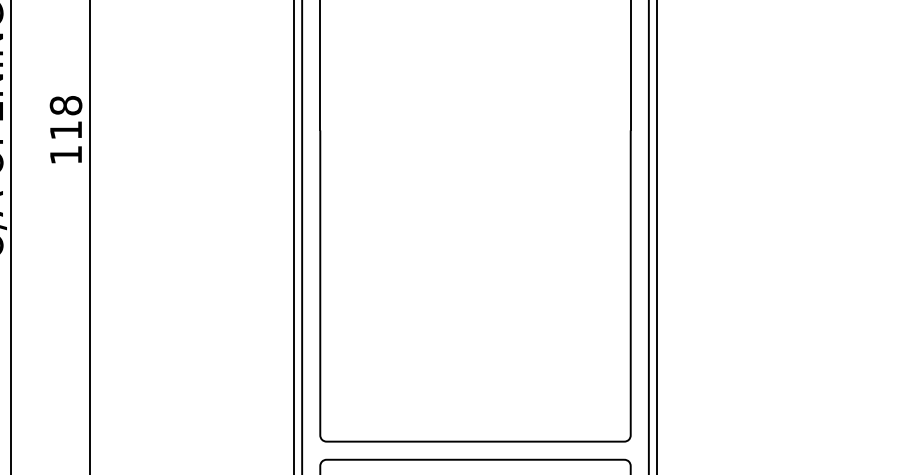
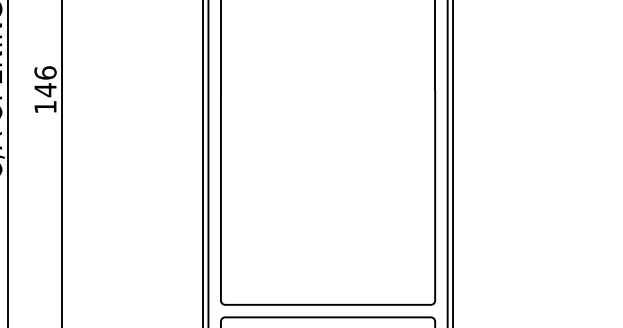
text: (65, 117) -> (45, 81), 118 -> 146

